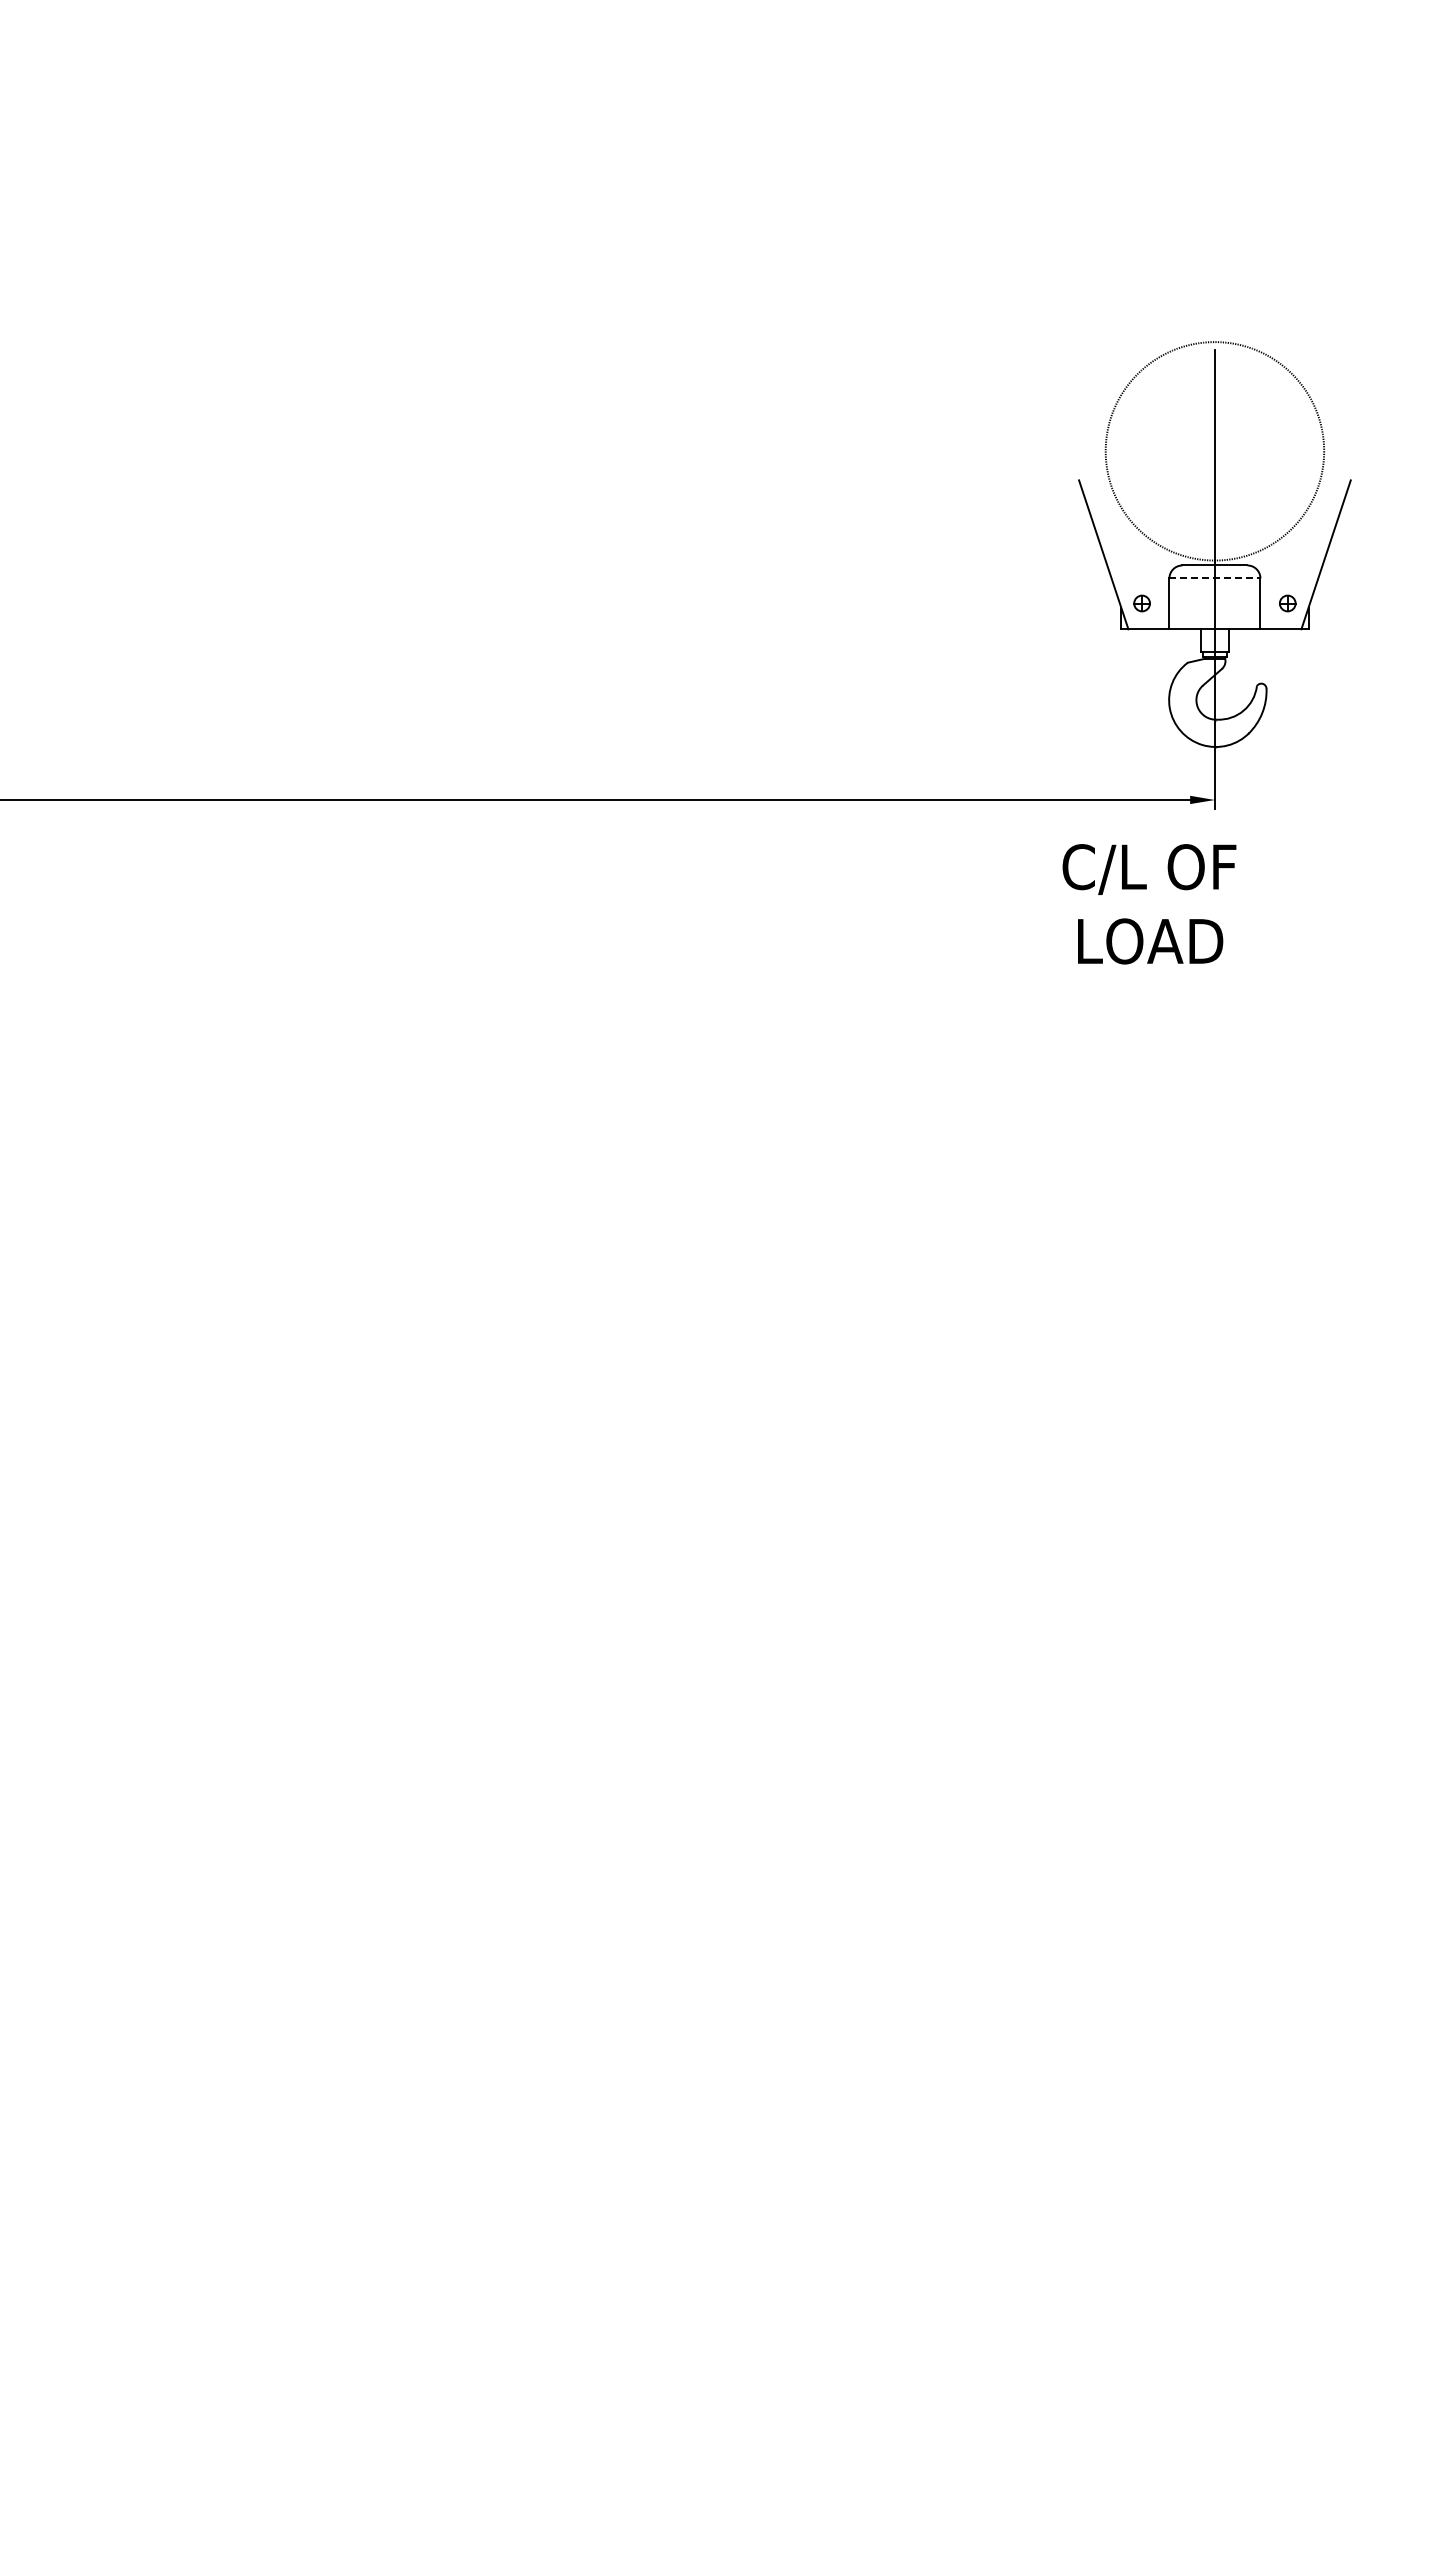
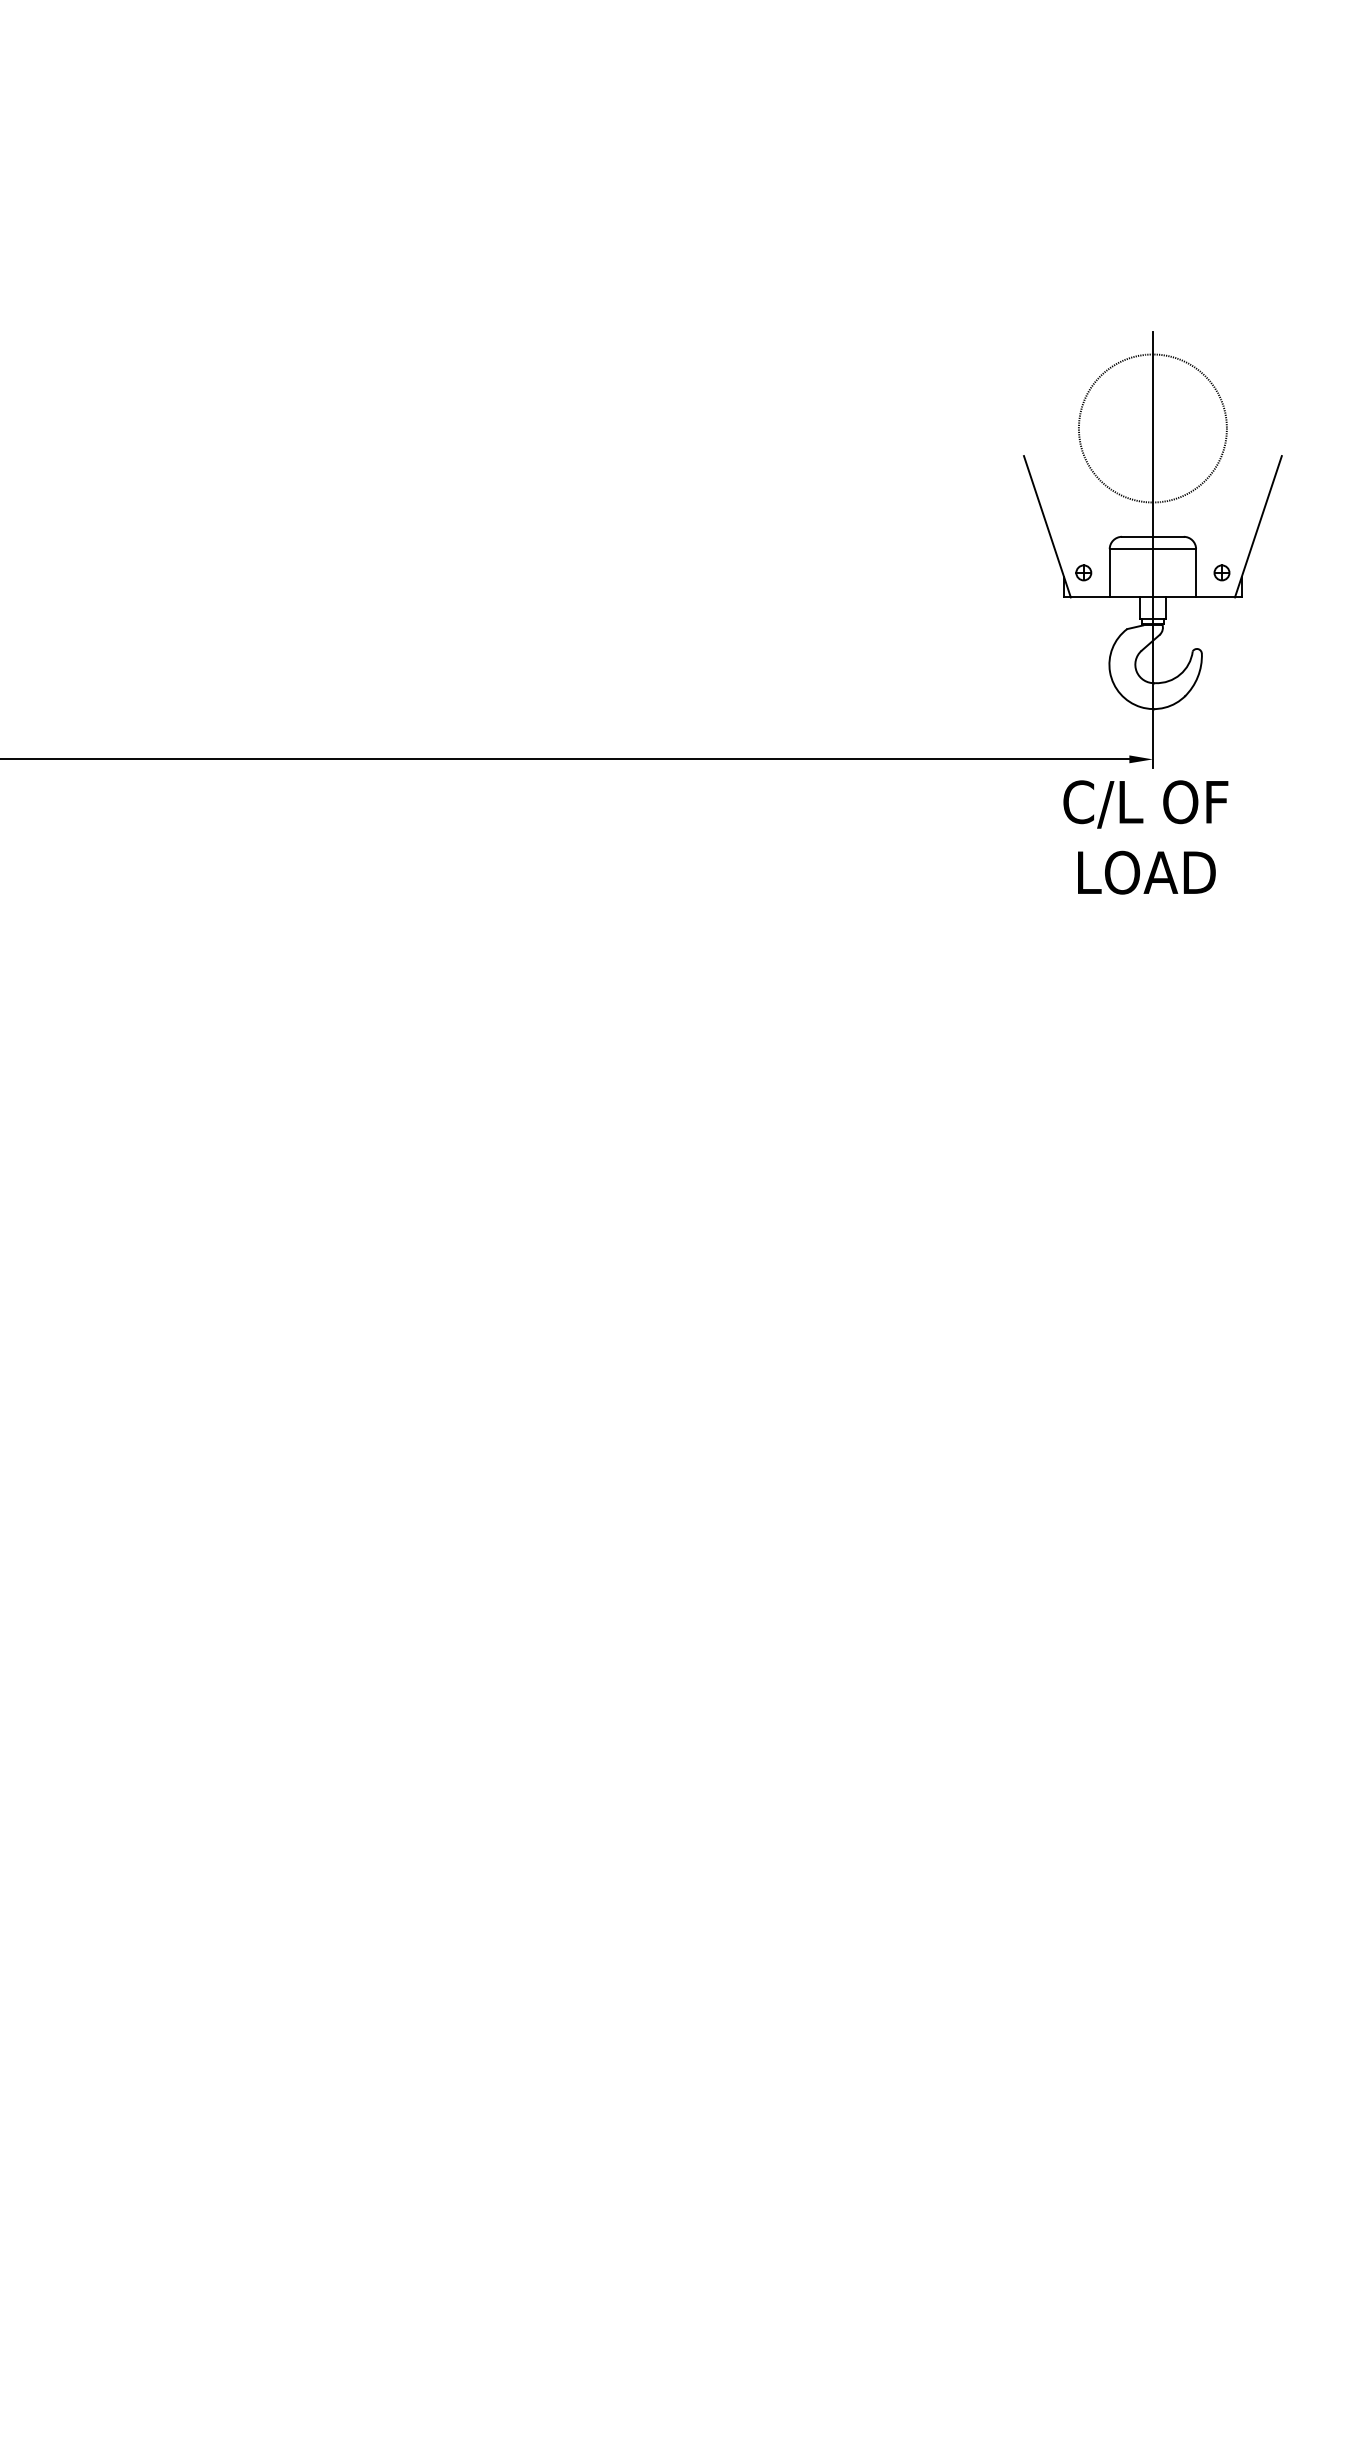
circle: (1214, 451) -> (1152, 428), size x0.71
line: (1214, 578) -> (1152, 549), dashed -> solid
text: (1149, 904) -> (1145, 837), moved

